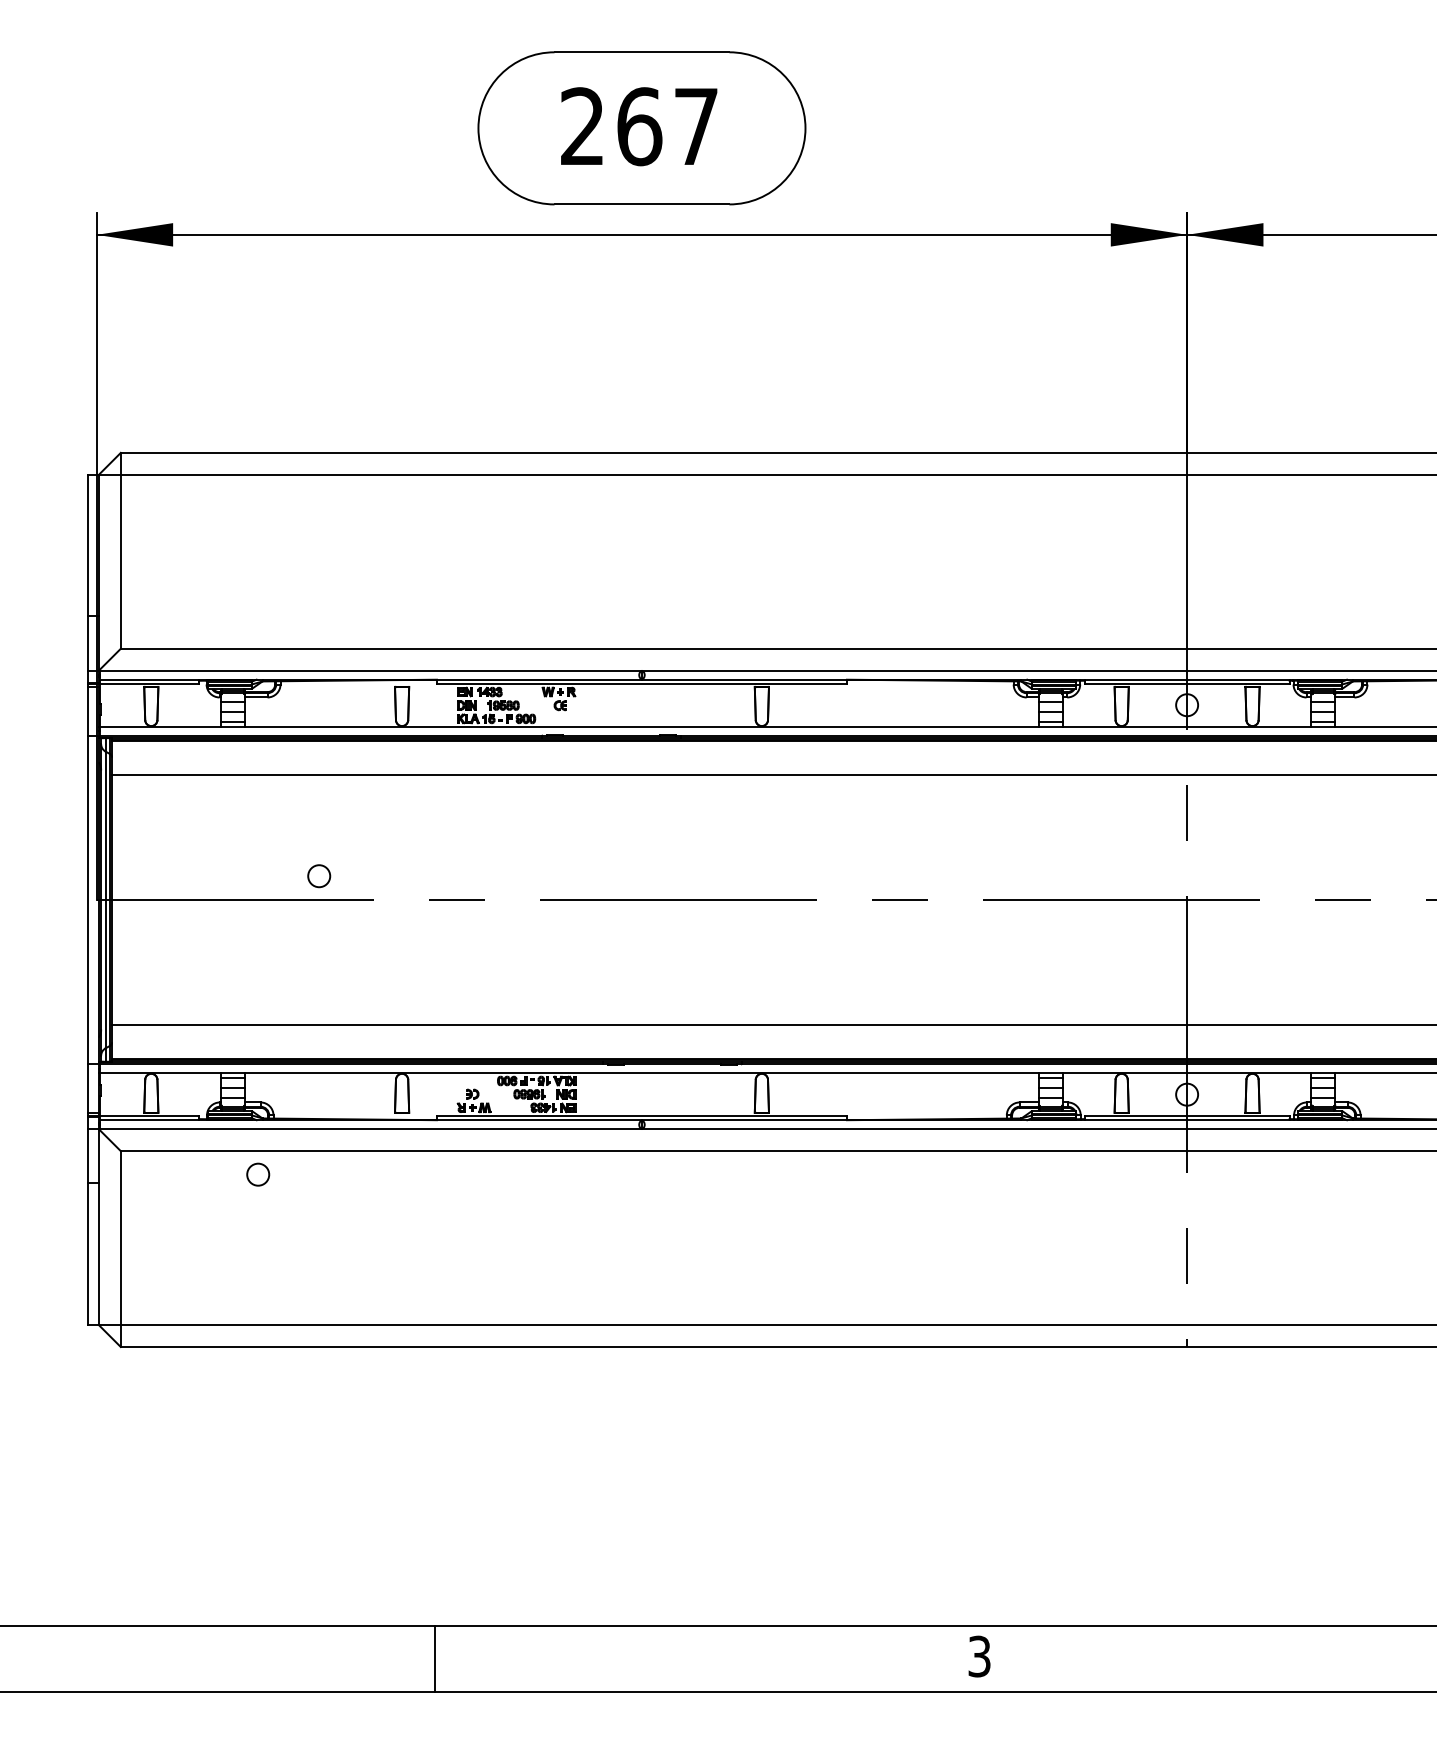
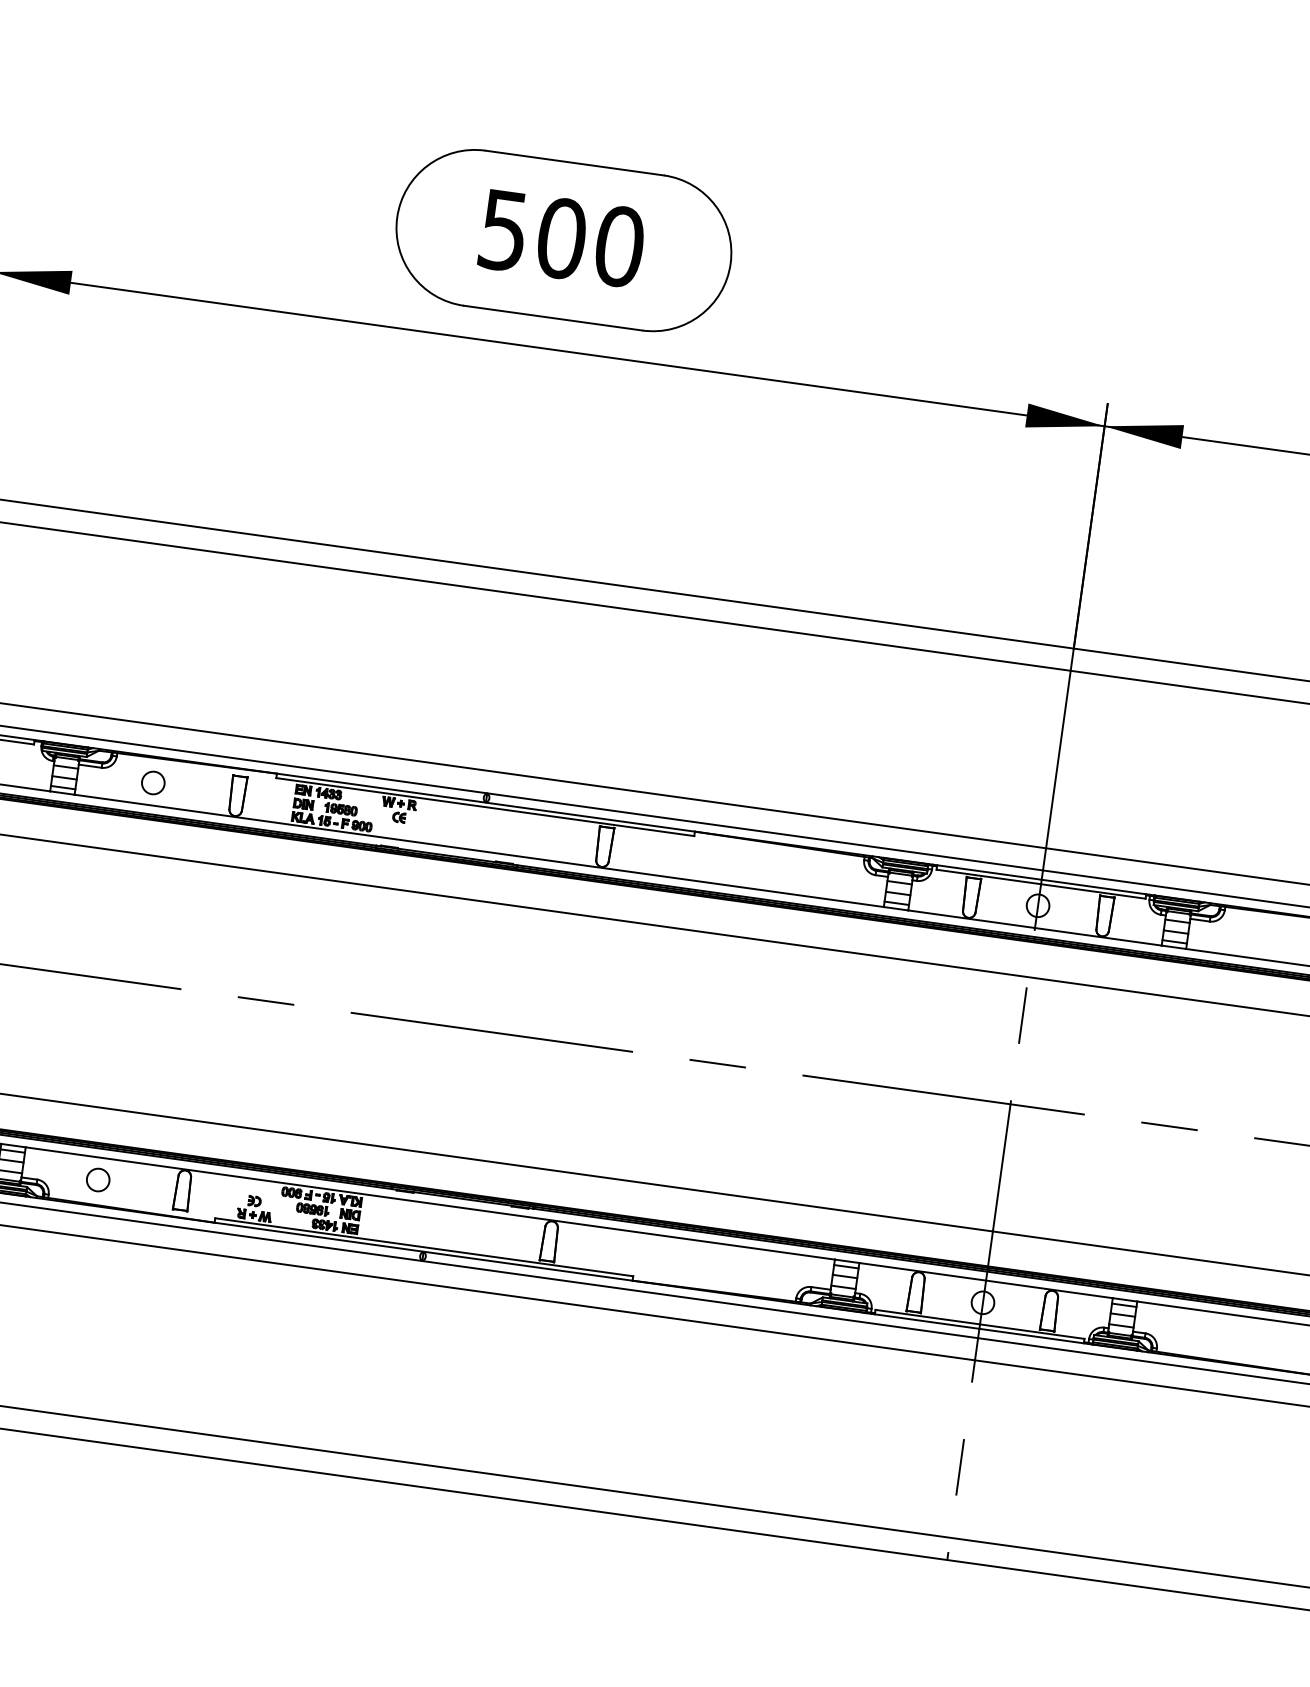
text: (639, 126) -> (561, 238), 267 -> 500
circle: (319, 876) -> (153, 783), moved
circle: (258, 1174) -> (98, 1179), moved

